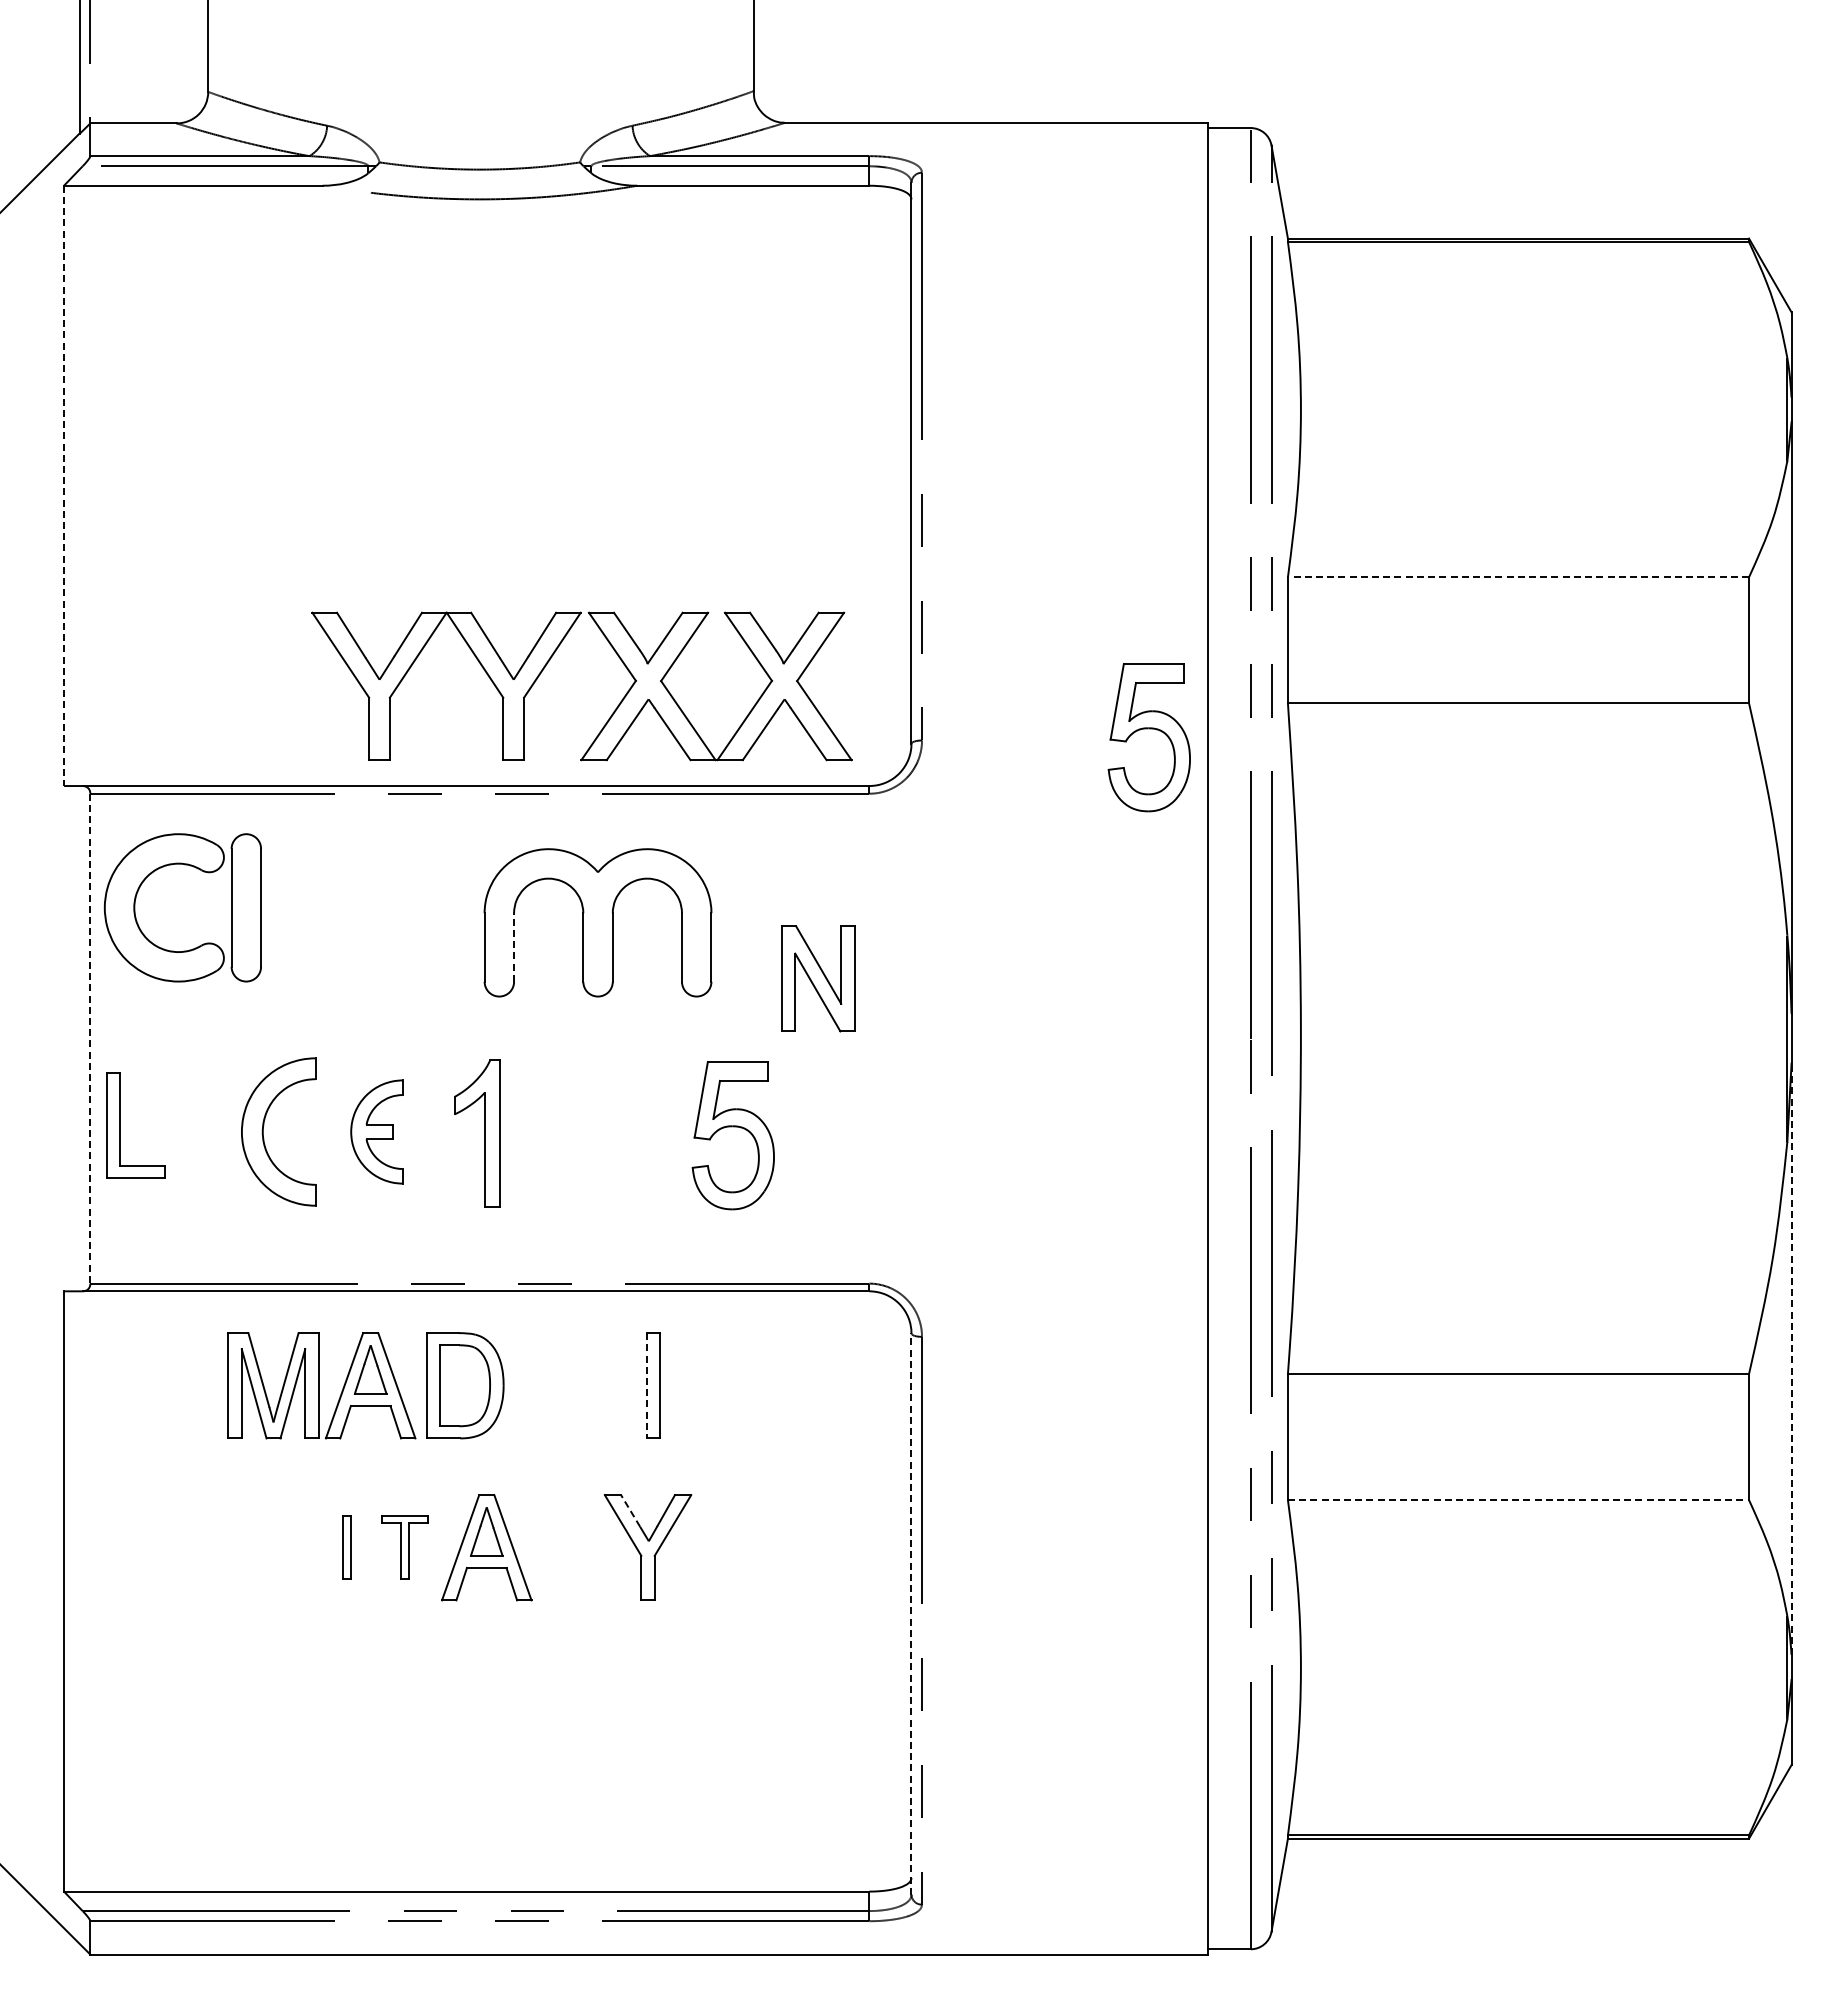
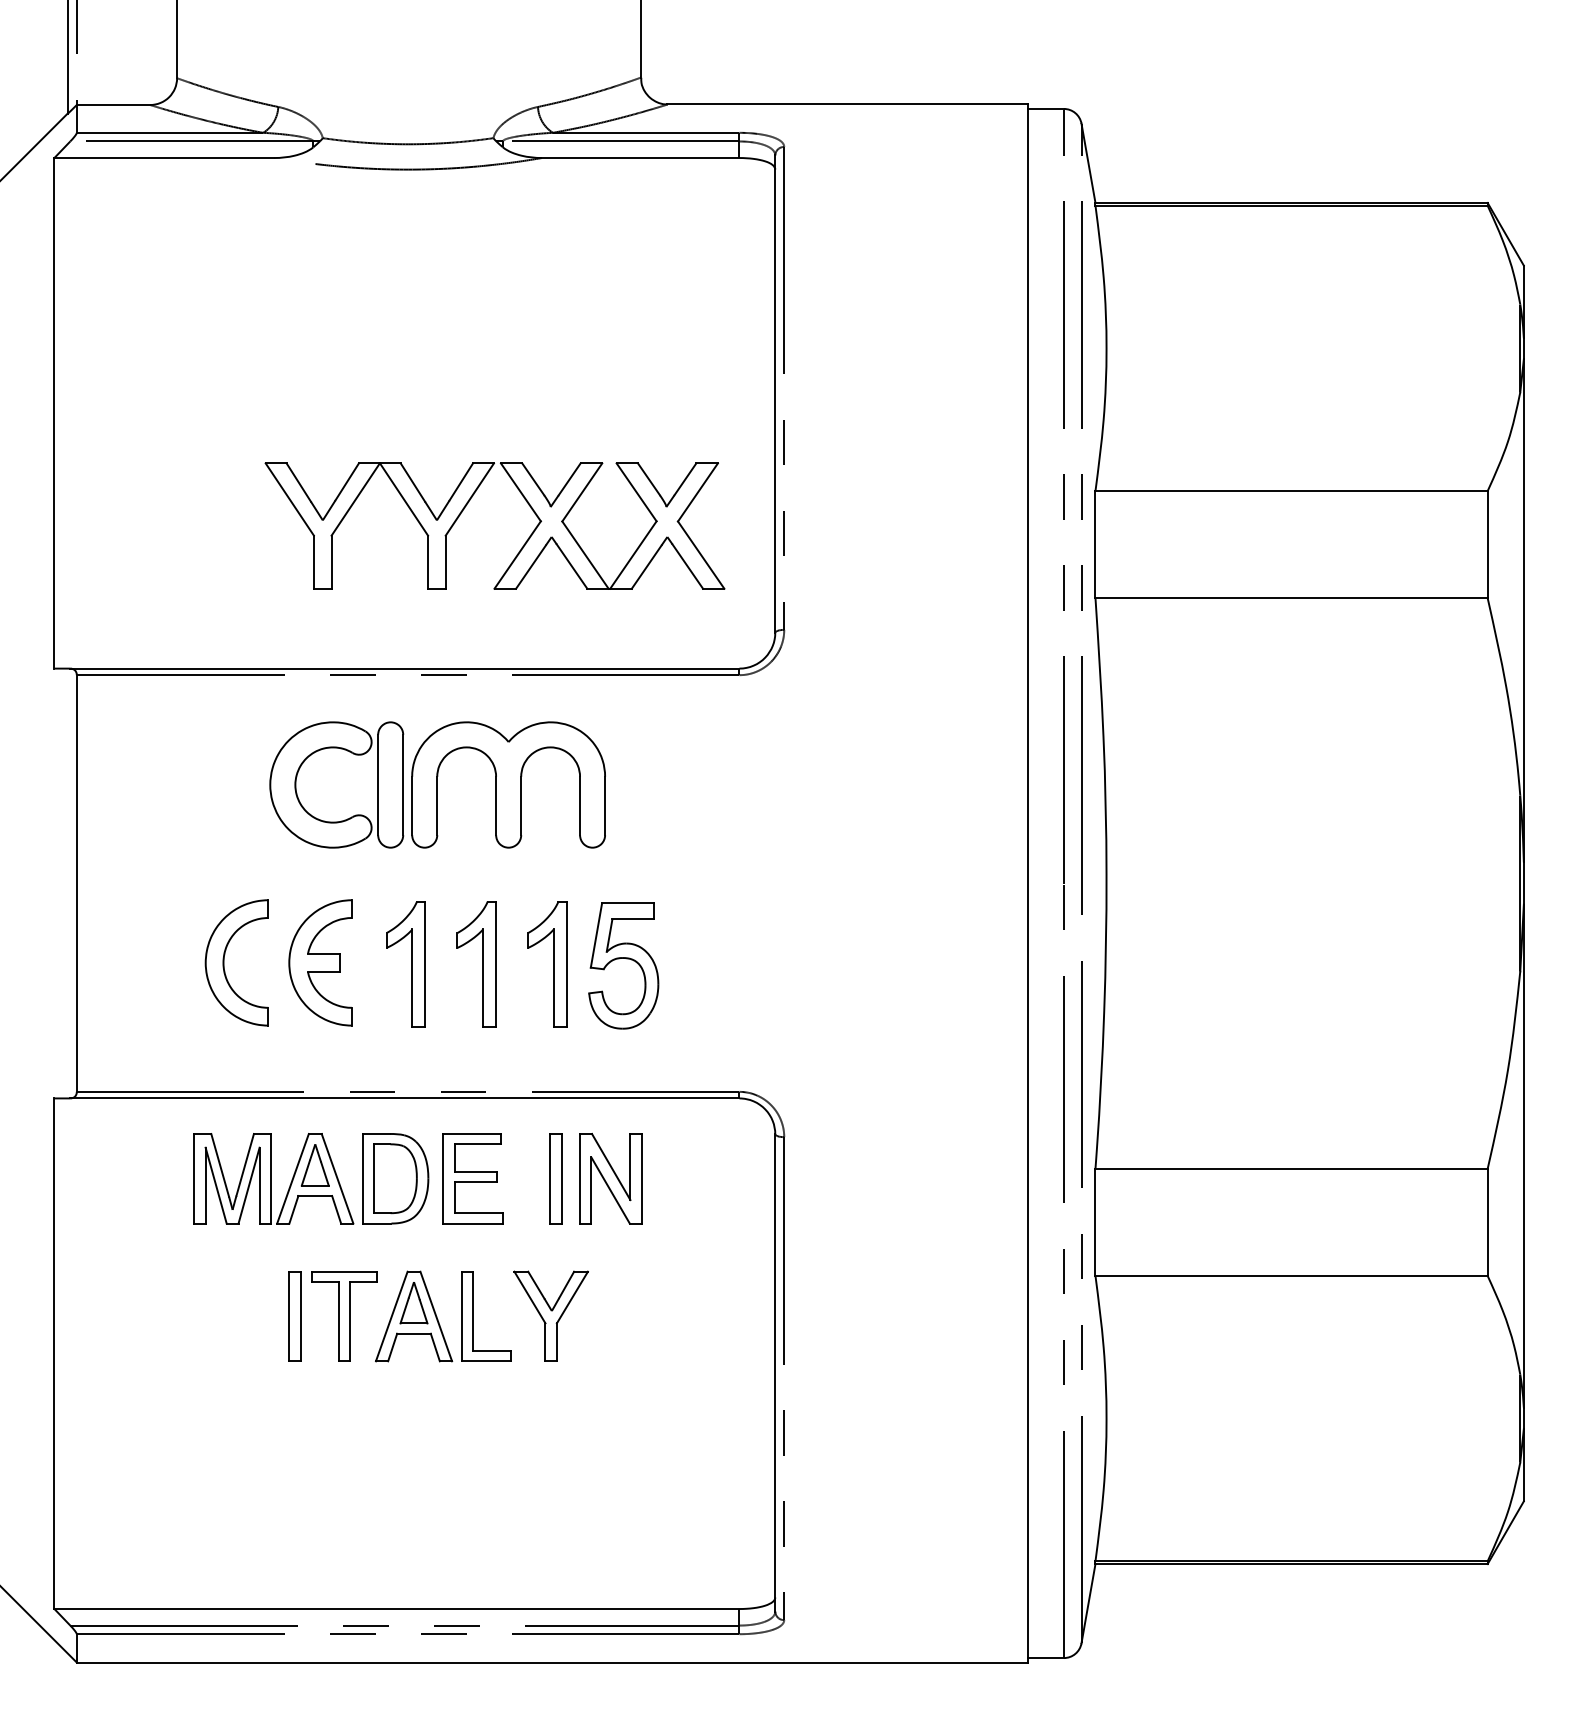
line: (64, 486) -> (54, 413), dashed -> solid
line: (1518, 577) -> (1291, 491), dashed -> solid
part: (547, 664) -> (465, 507), moved
part: (1148, 729) -> (976, 620), removed
part: (201, 871) -> (352, 754), moved
line: (514, 947) -> (437, 805), dashed -> solid
part: (818, 978) -> (611, 1178), moved
line: (90, 1038) -> (76, 883), dashed -> solid
part: (120, 1125) -> (473, 1316), moved
part: (376, 1131) -> (320, 962), size x1.43
part: (567, 1133) -> (482, 964), added
part: (650, 1133) -> (553, 964), added
line: (1791, 1359) -> (1523, 1156), dashed -> solid
part: (555, 1385) -> (472, 1178), added
line: (646, 1385) -> (549, 1178), dashed -> solid
line: (1518, 1500) -> (1291, 1276), dashed -> solid
line: (630, 1510) -> (536, 1284), dashed -> solid
part: (346, 1547) -> (294, 1316), size x1.67
part: (404, 1547) -> (344, 1316), size x1.67
line: (911, 1614) -> (775, 1373), dashed -> solid

